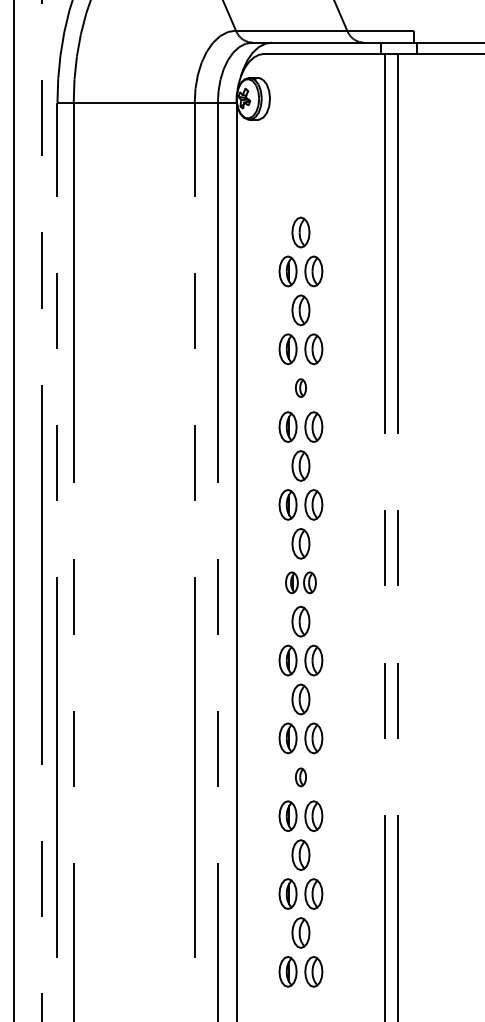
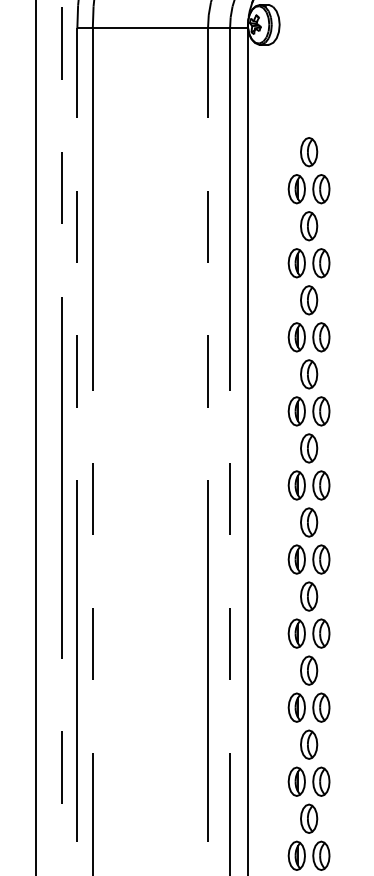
part: (300, 387) -> (308, 299), size x1.67
part: (300, 582) -> (308, 485), size x1.43
part: (300, 777) -> (308, 670), size x1.67

